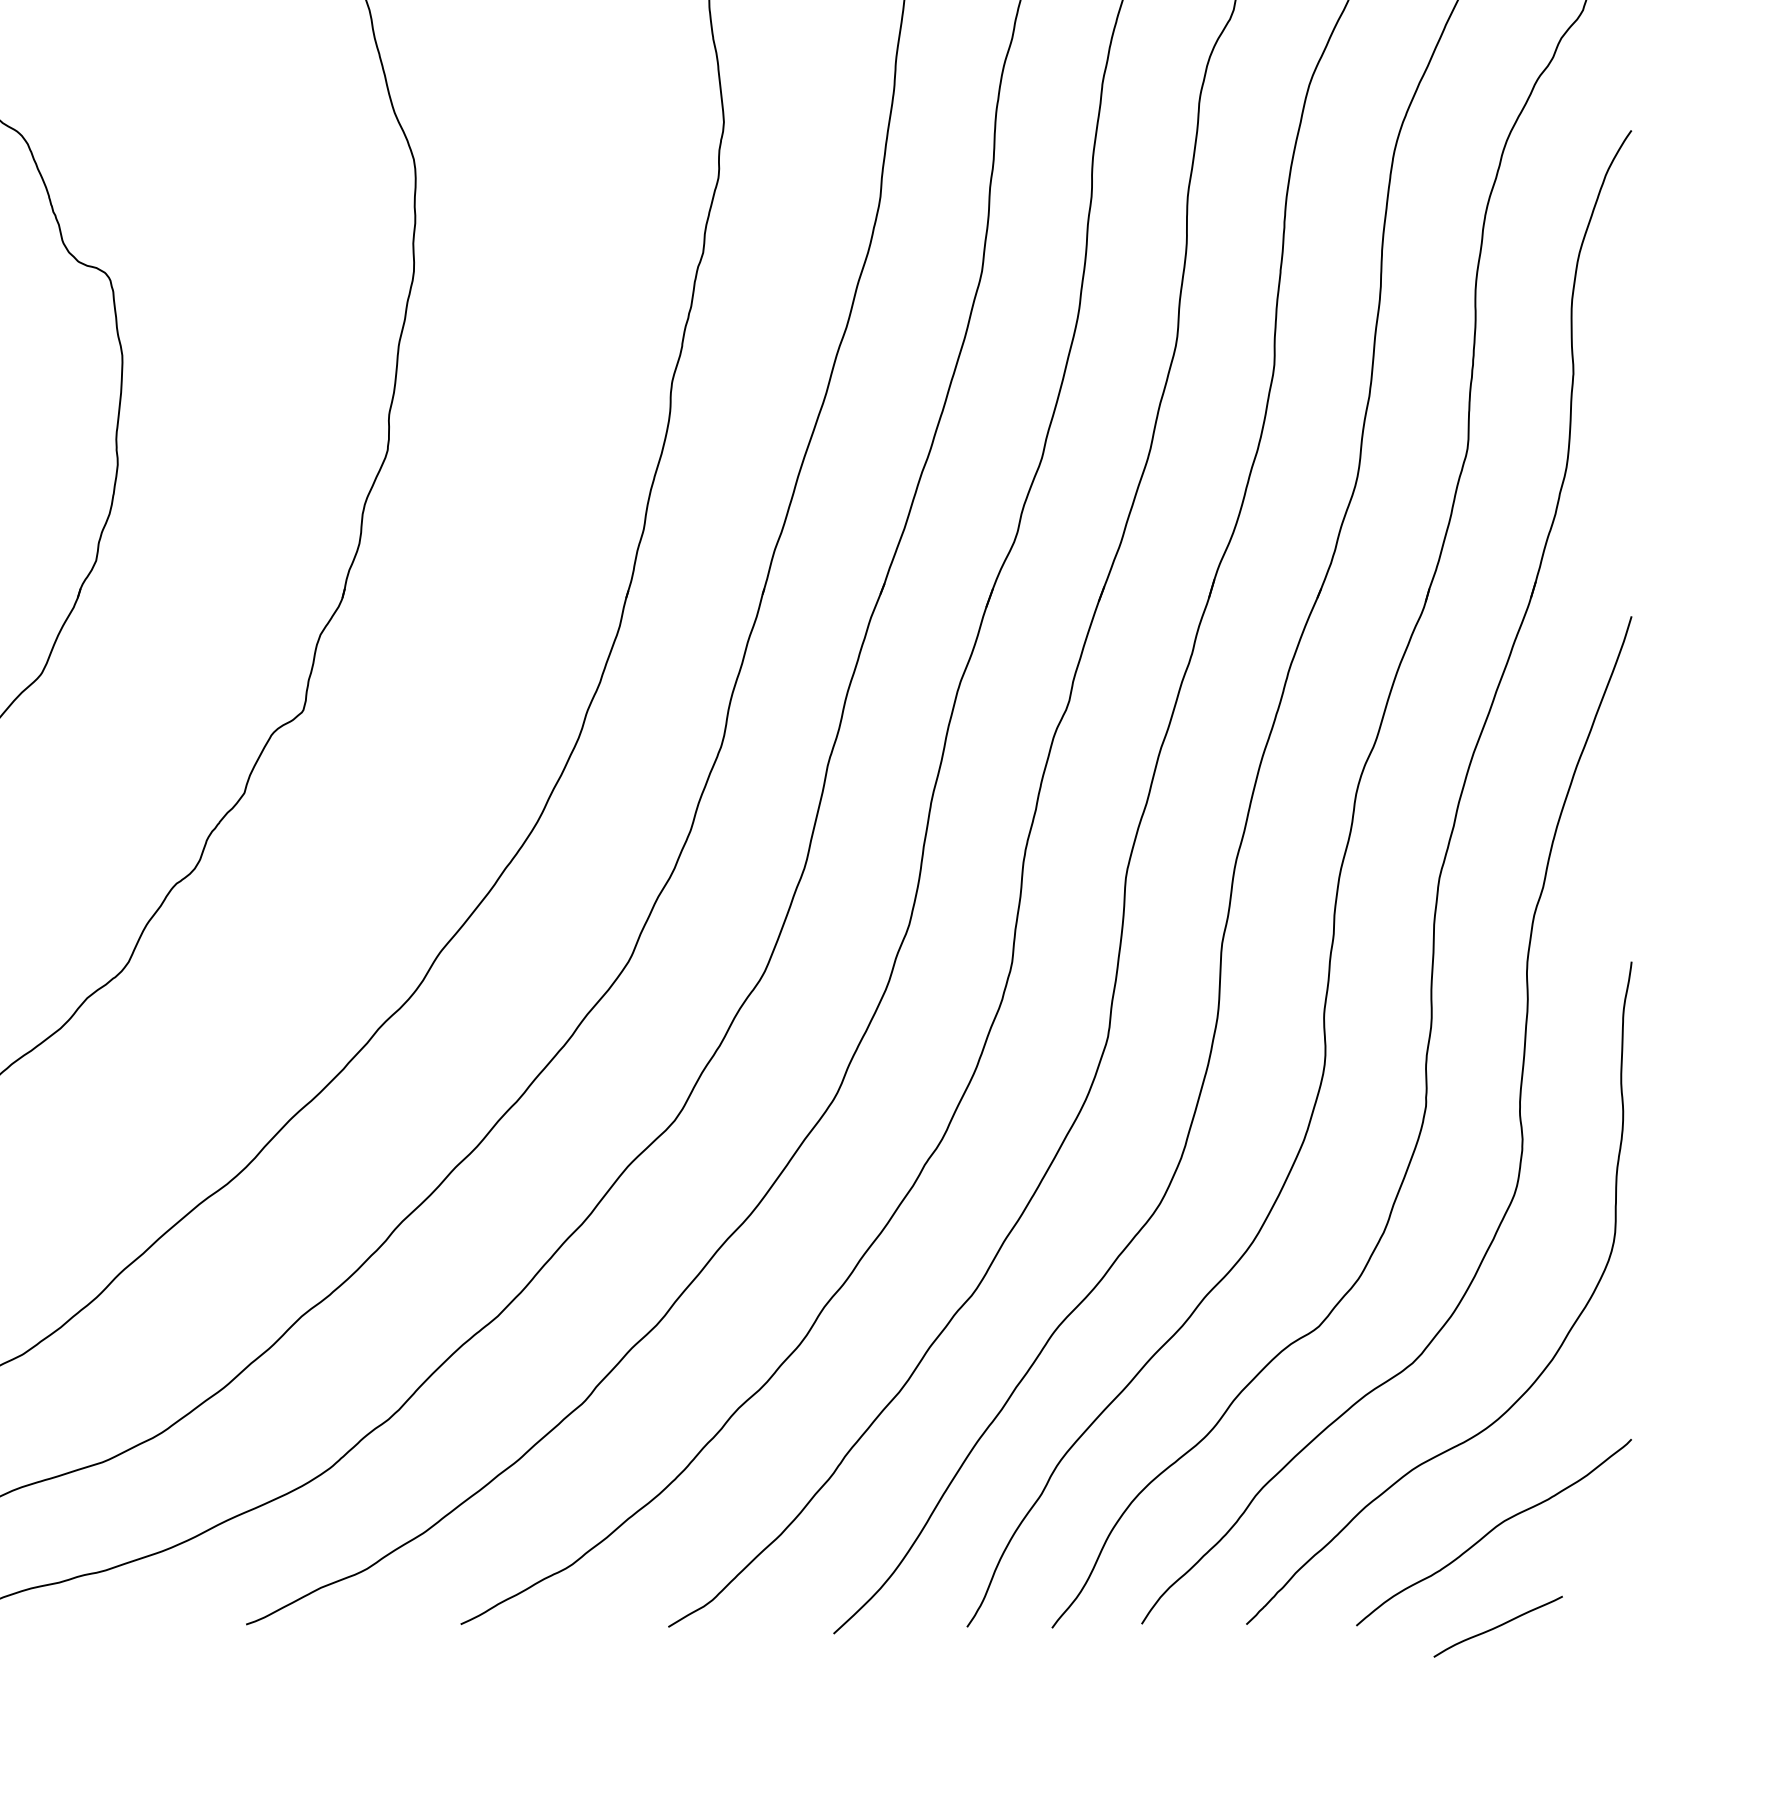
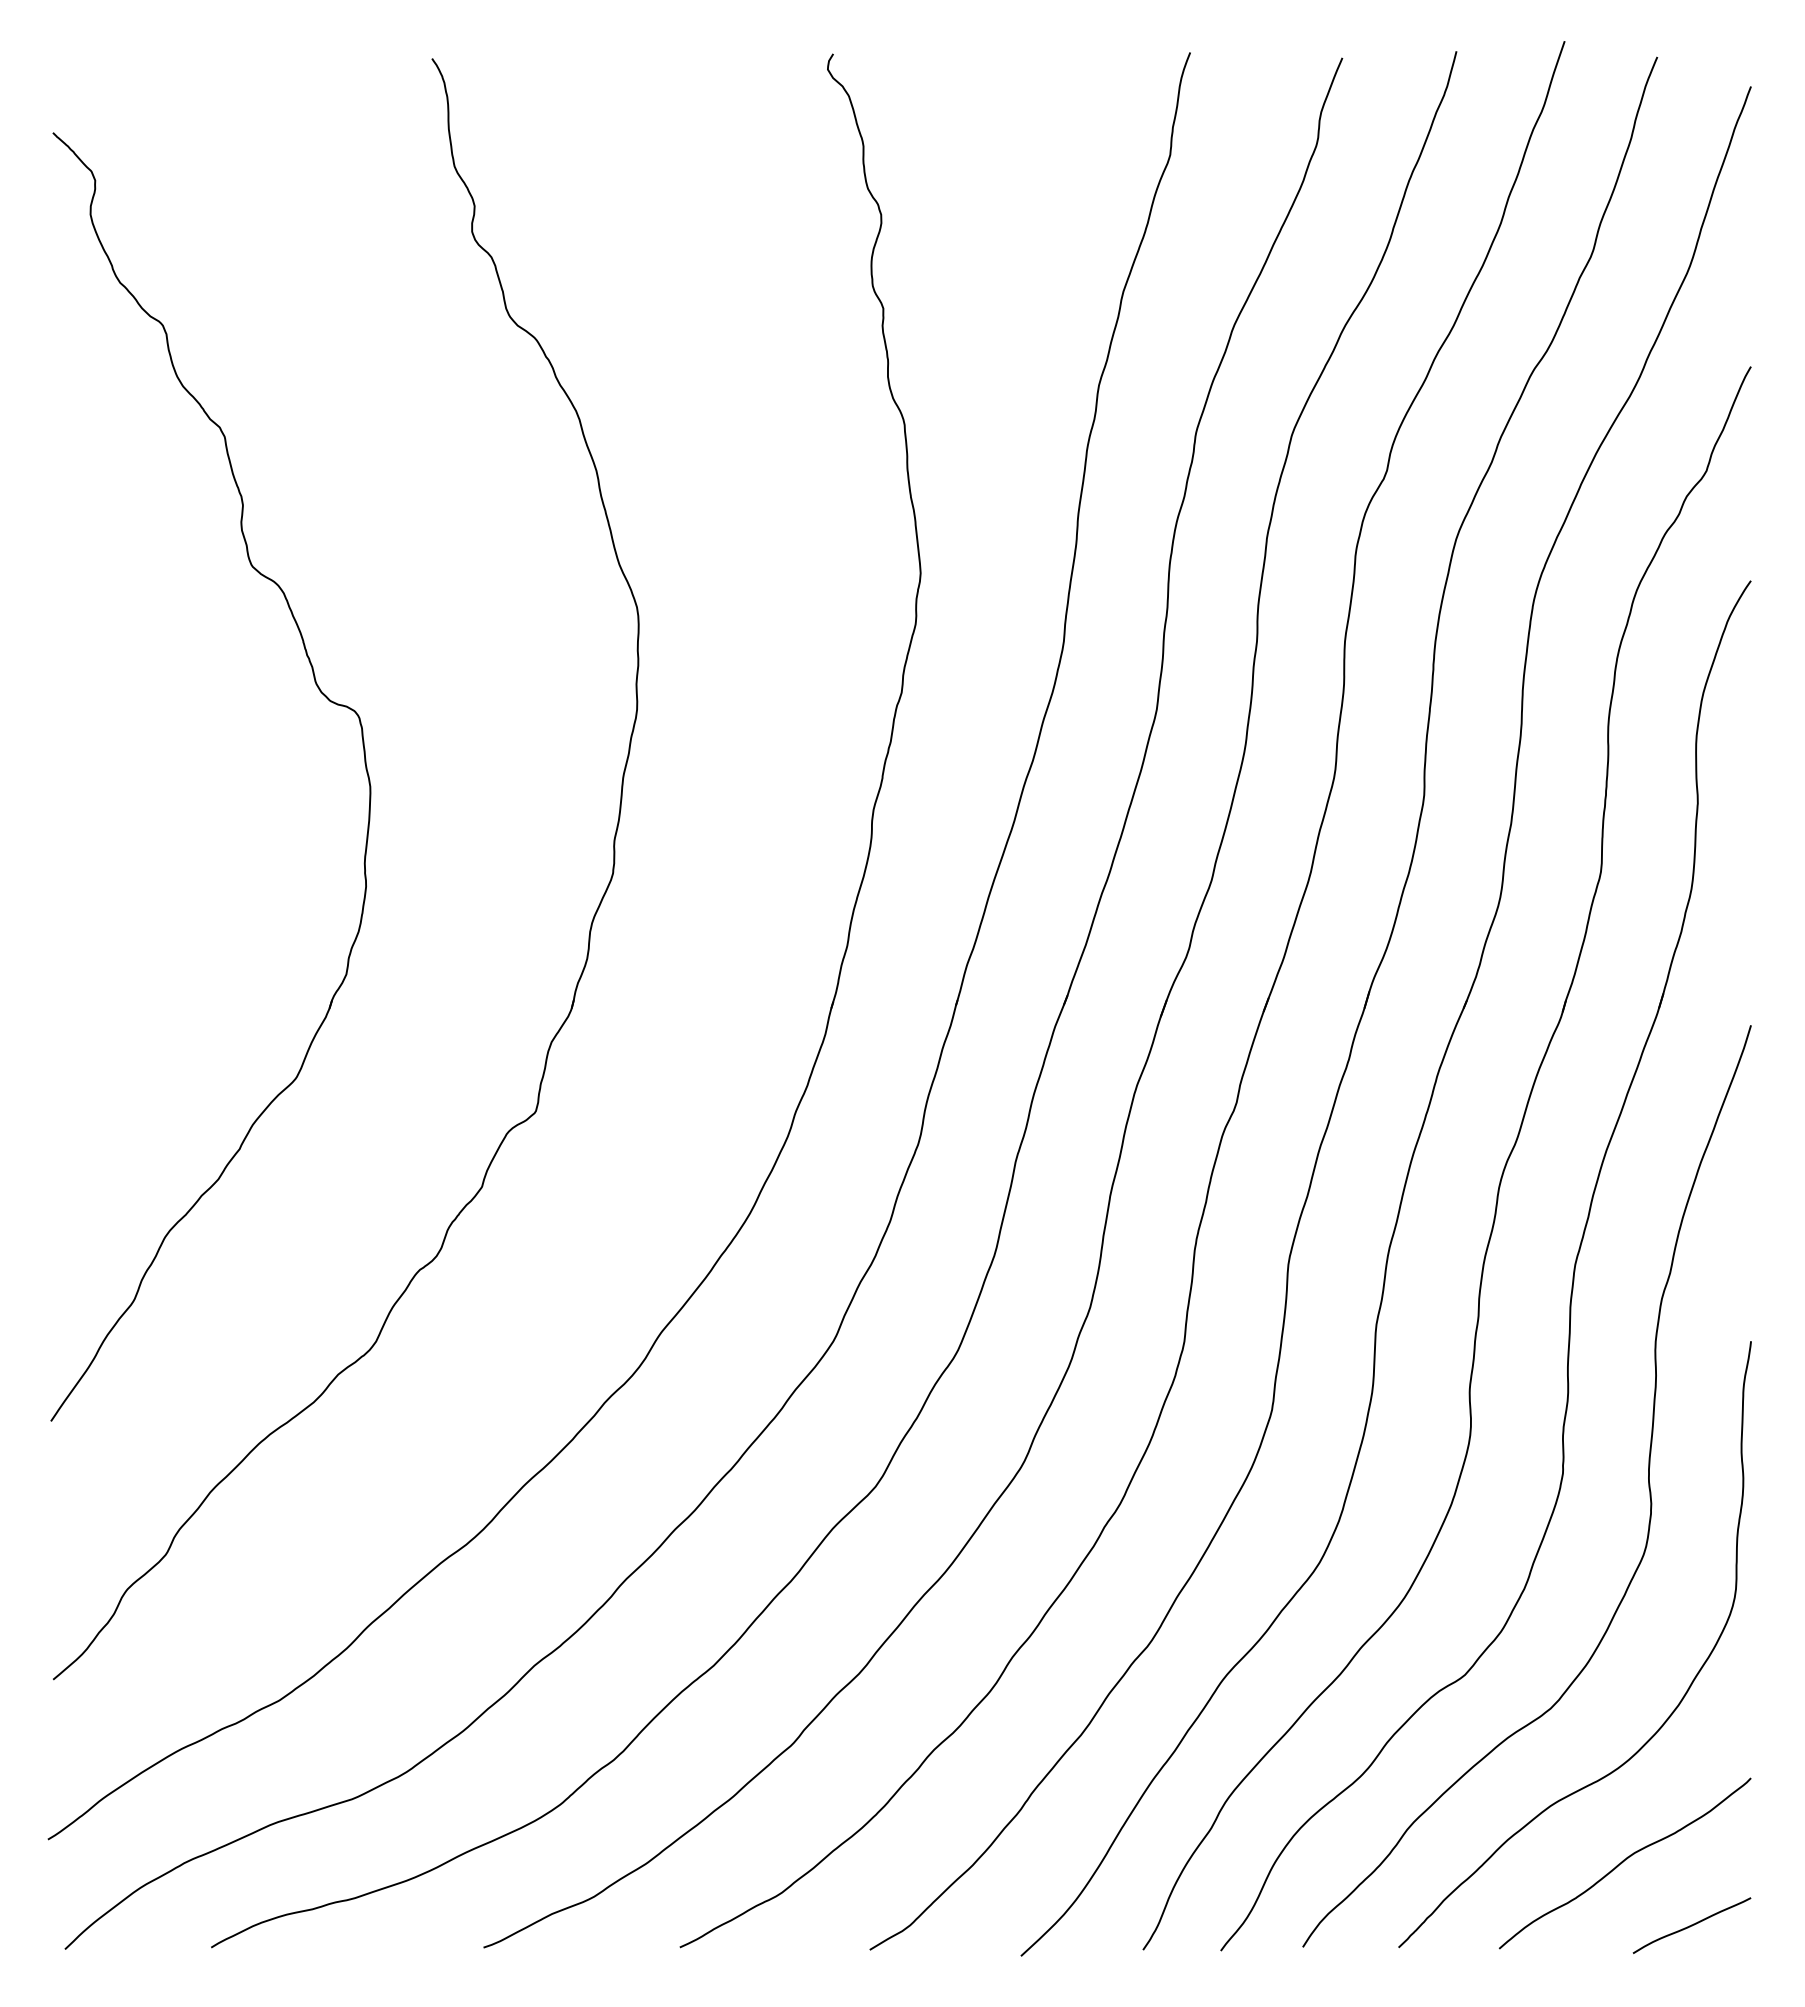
curve: (1497, 1626) -> (1691, 1925), moved

